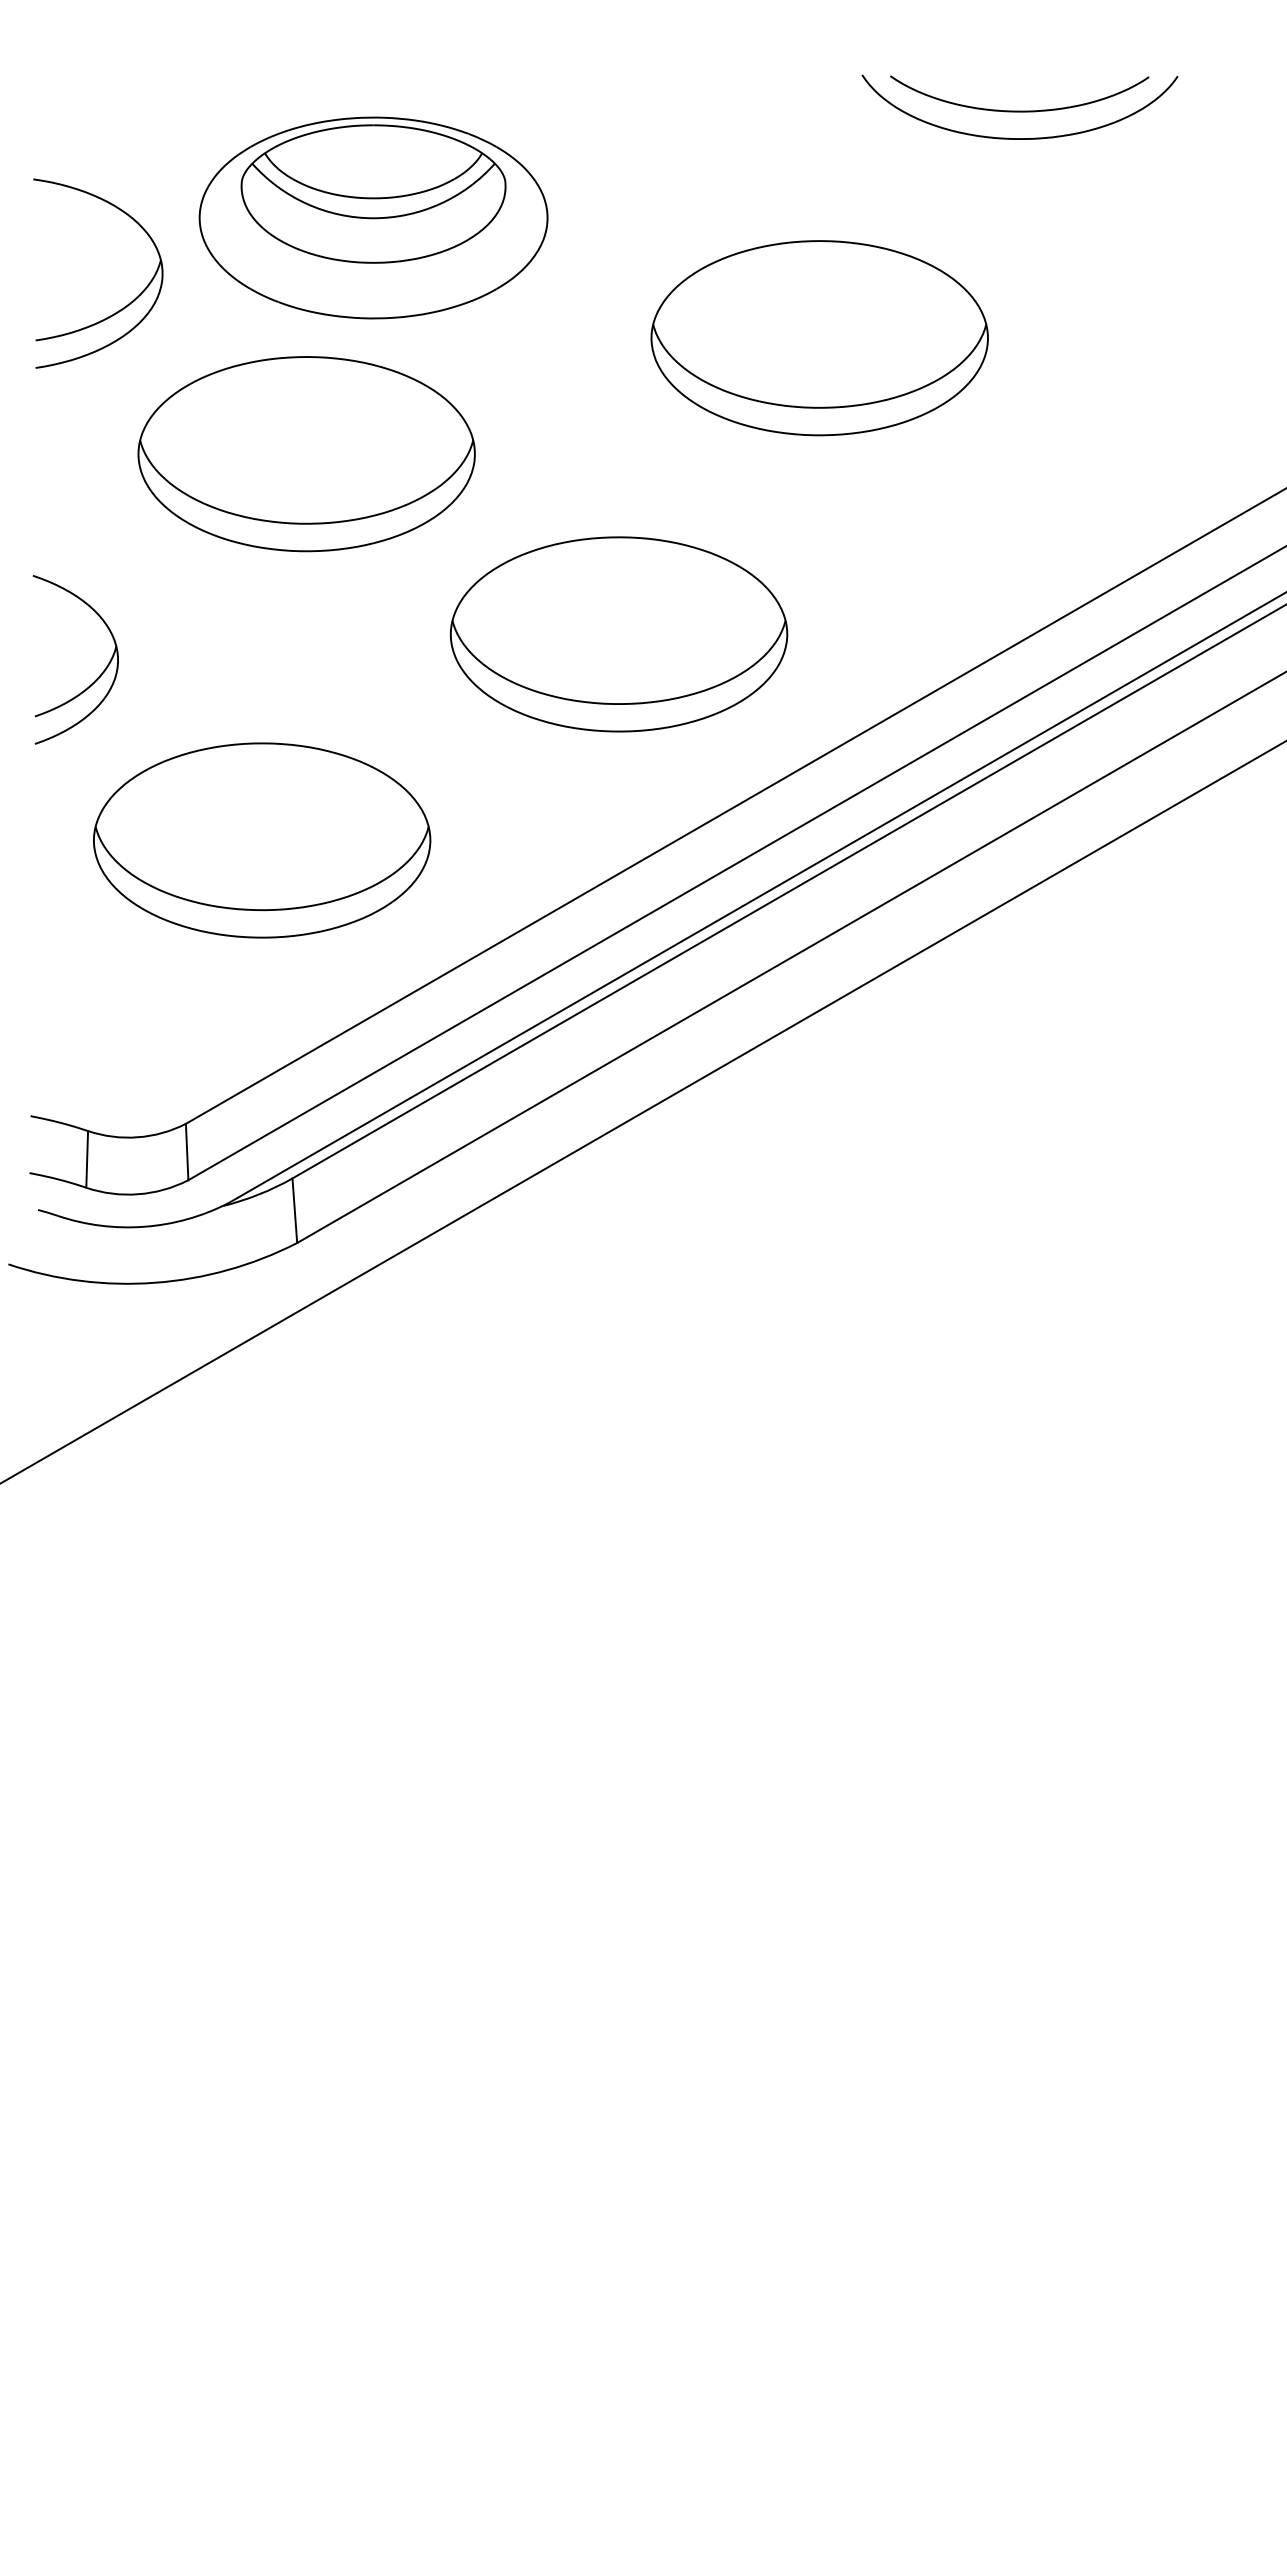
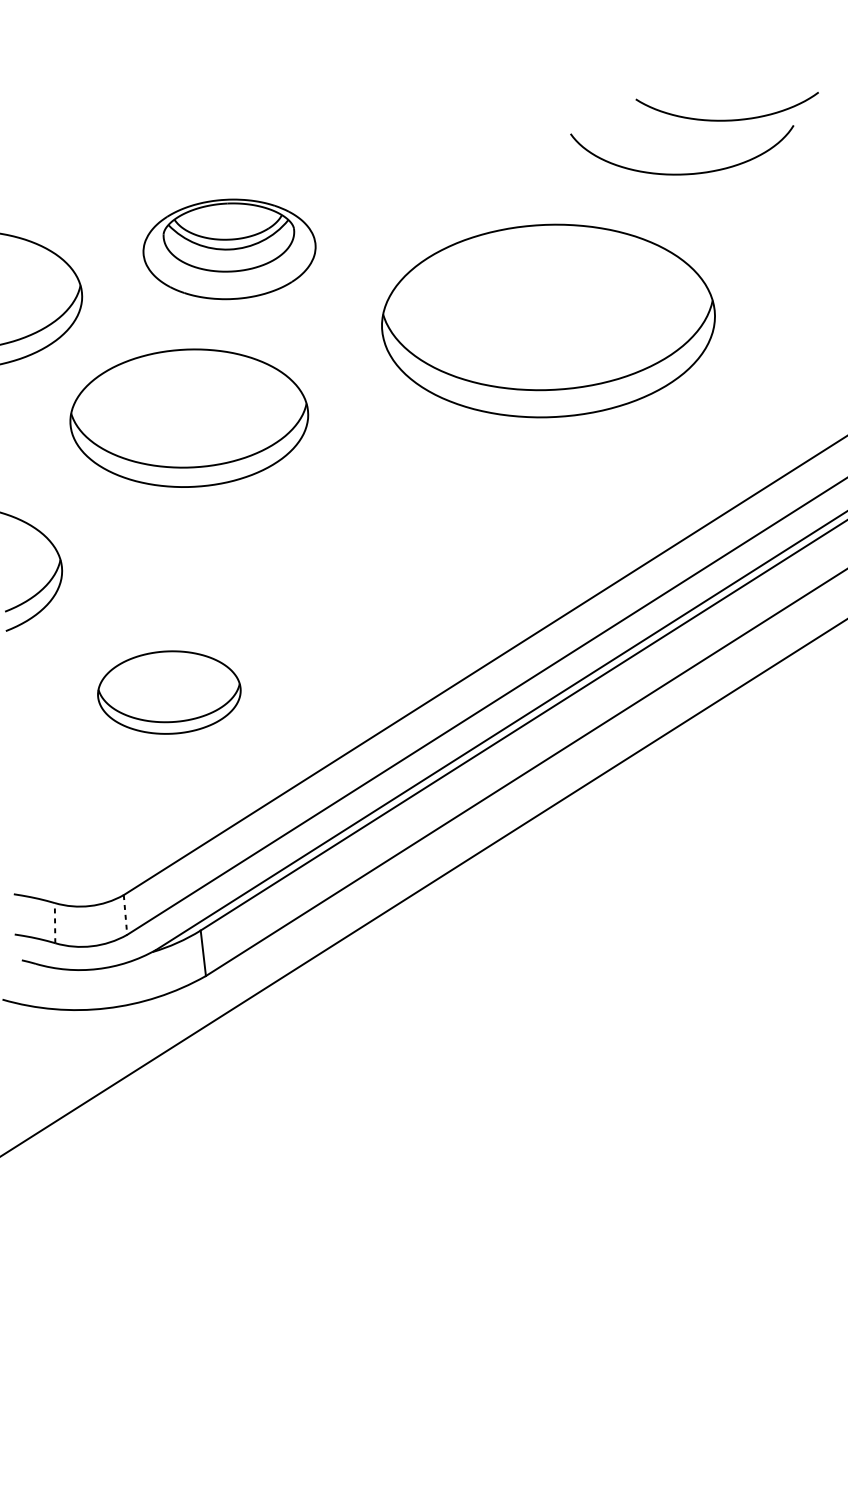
curve: (1019, 110) -> (728, 119), moved
part: (373, 217) -> (229, 249), size x0.7
part: (819, 338) -> (548, 321), size x1.4
part: (618, 634) -> (415, 536), removed
part: (262, 840) -> (169, 692), size x0.6
line: (187, 1152) -> (125, 915), solid -> dashed
line: (87, 1158) -> (55, 922), solid -> dashed

